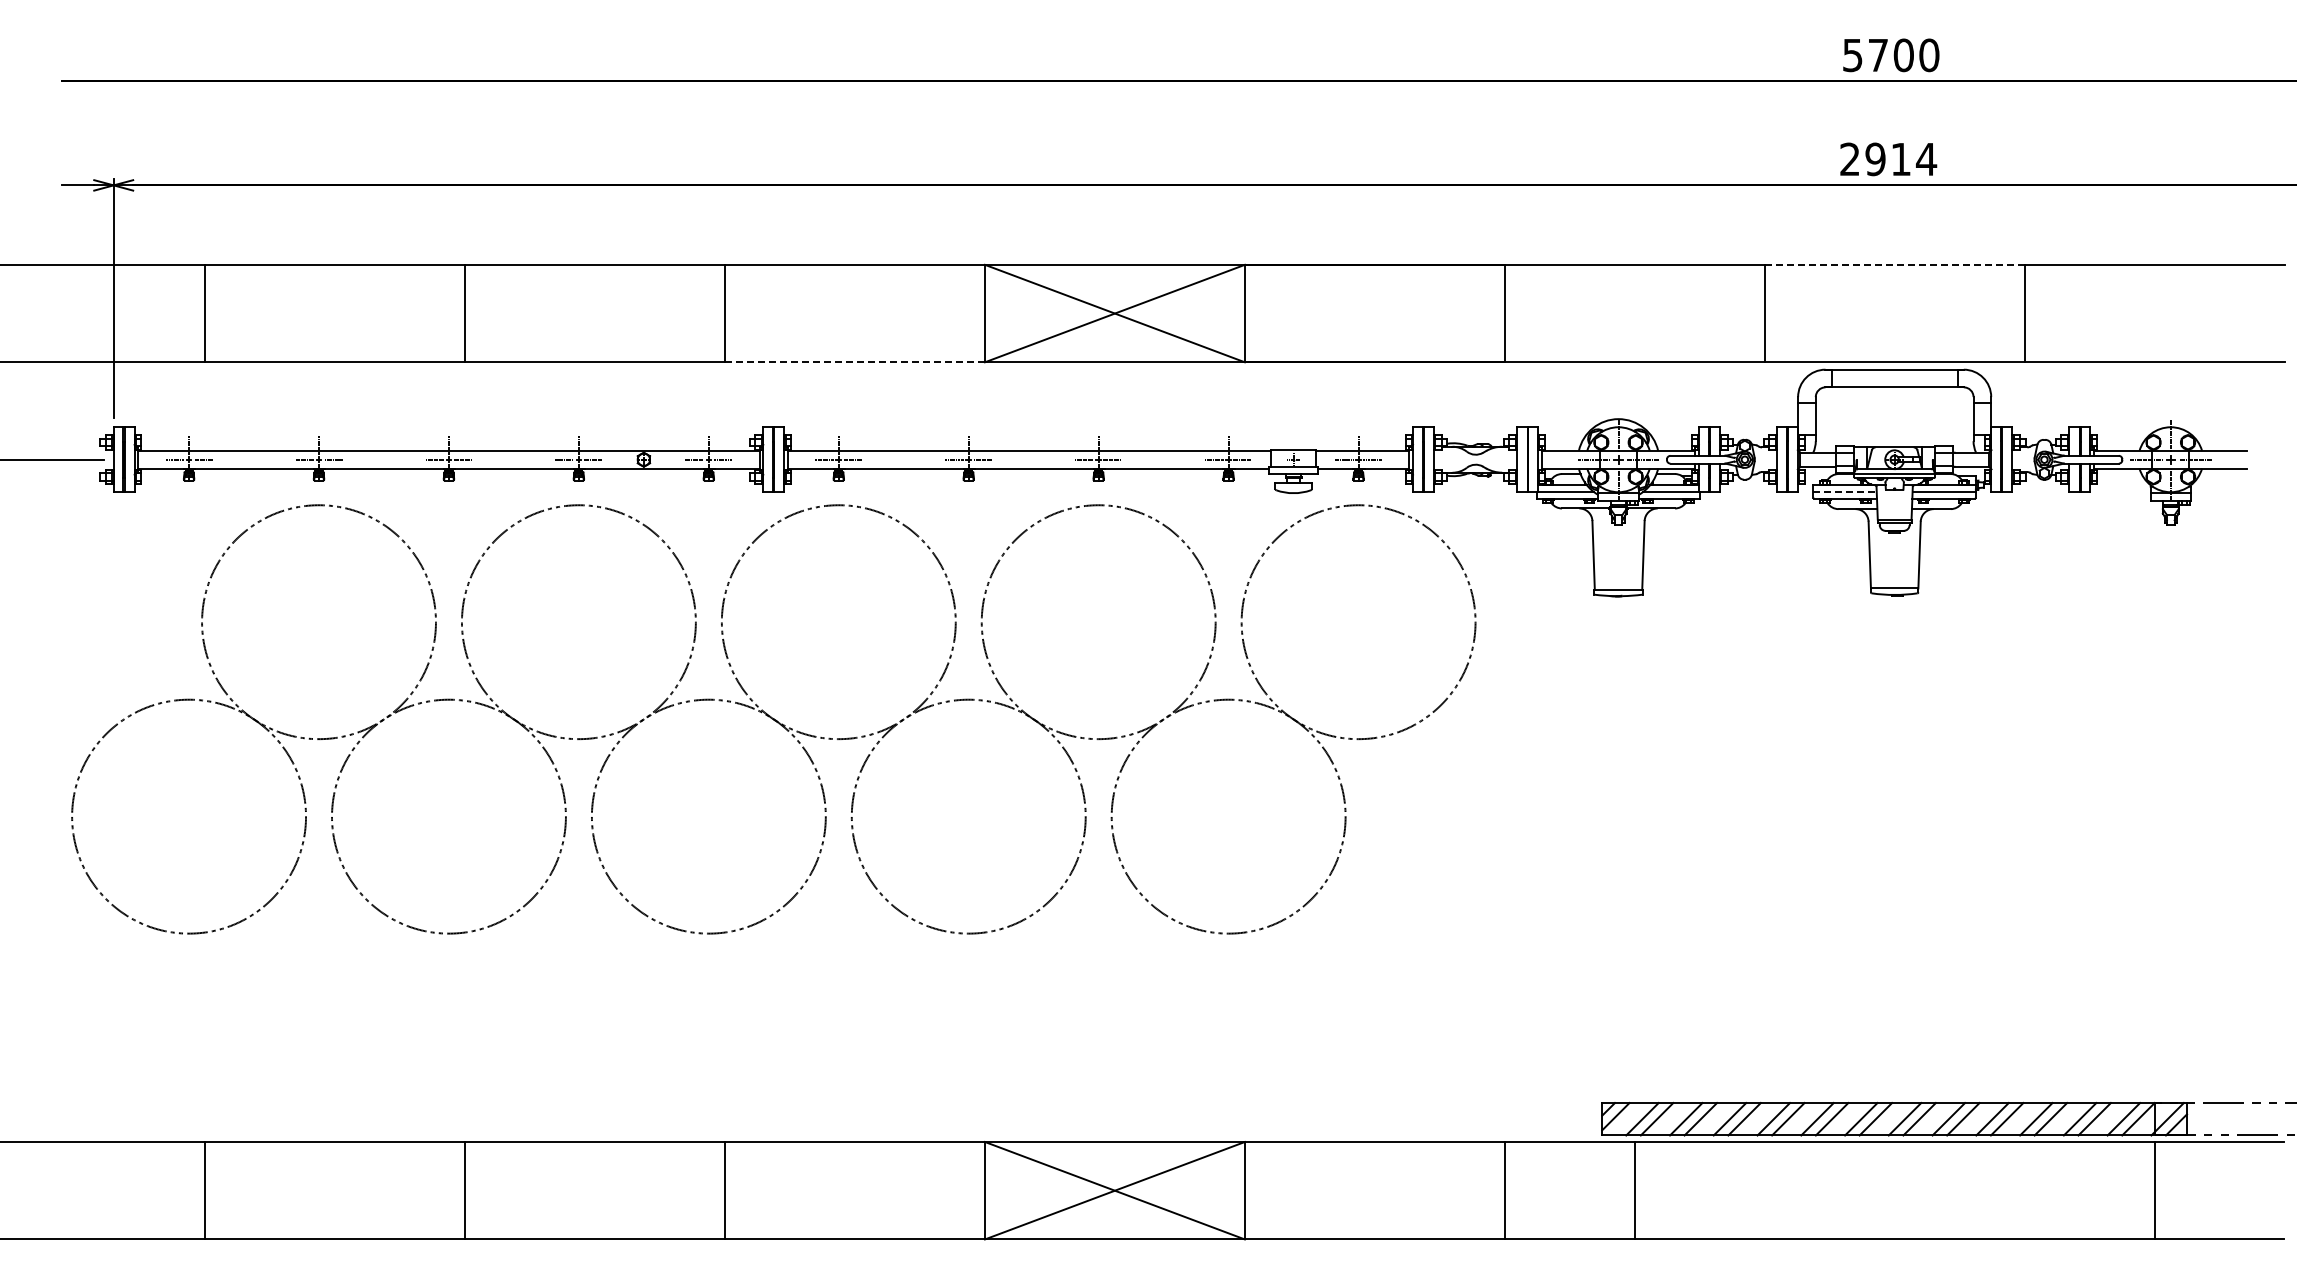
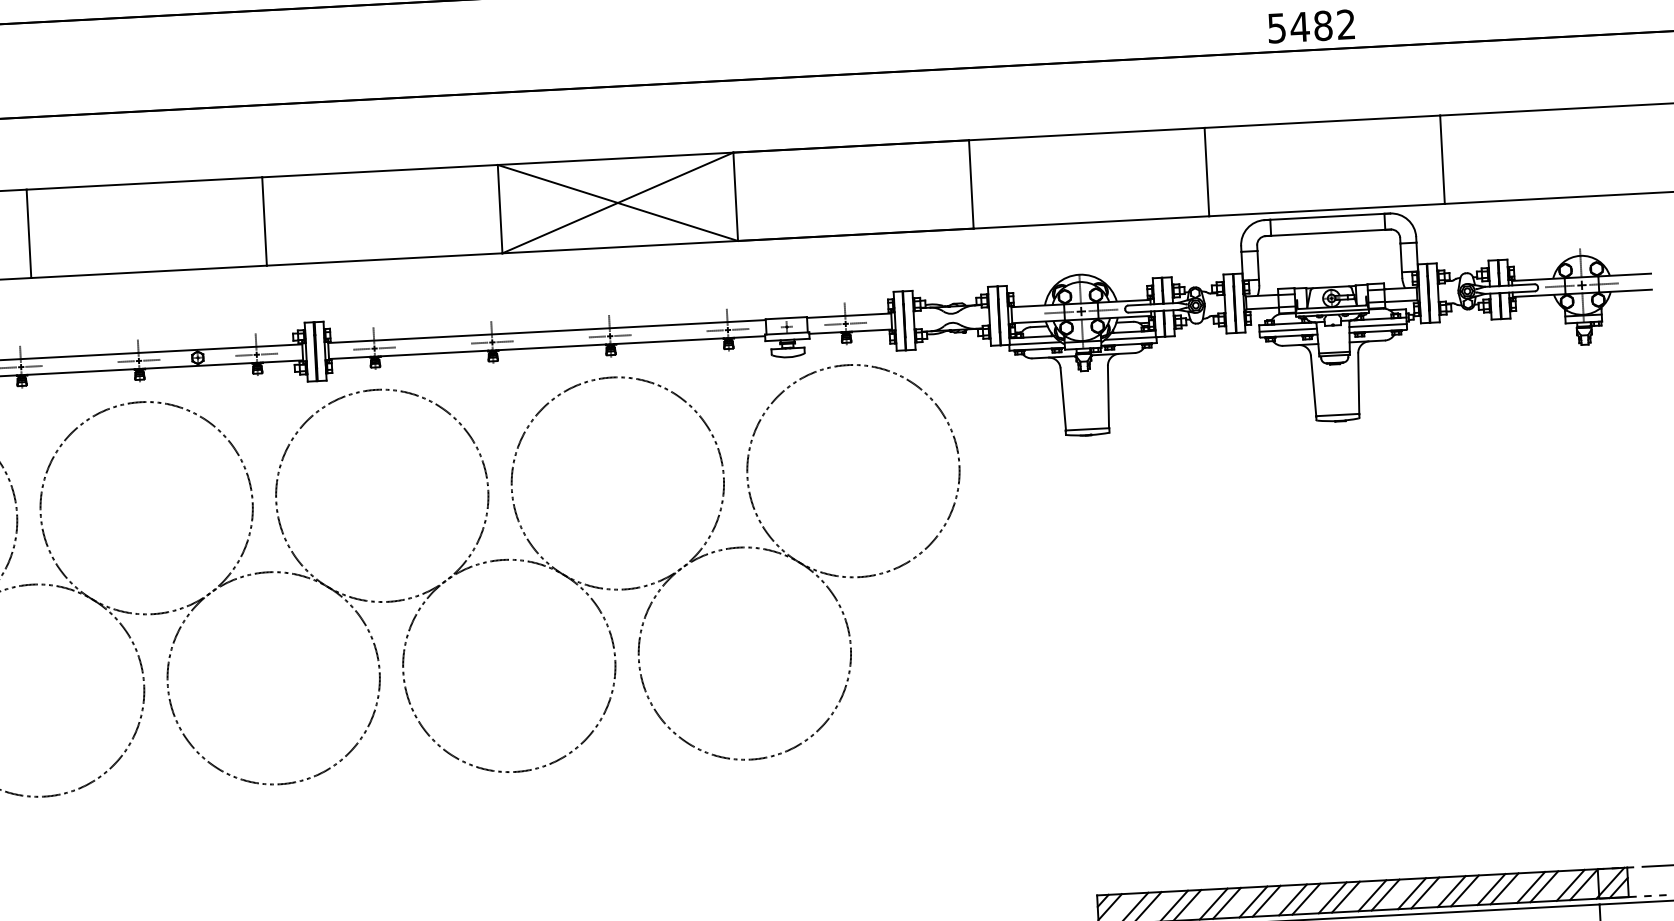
text: (1888, 159) -> (1311, 26), 2914 -> 5482
line: (1894, 264) -> (1322, 121), dashed -> solid
line: (855, 362) -> (385, 259), dashed -> solid
line: (1845, 492) -> (1288, 330), dashed -> solid

